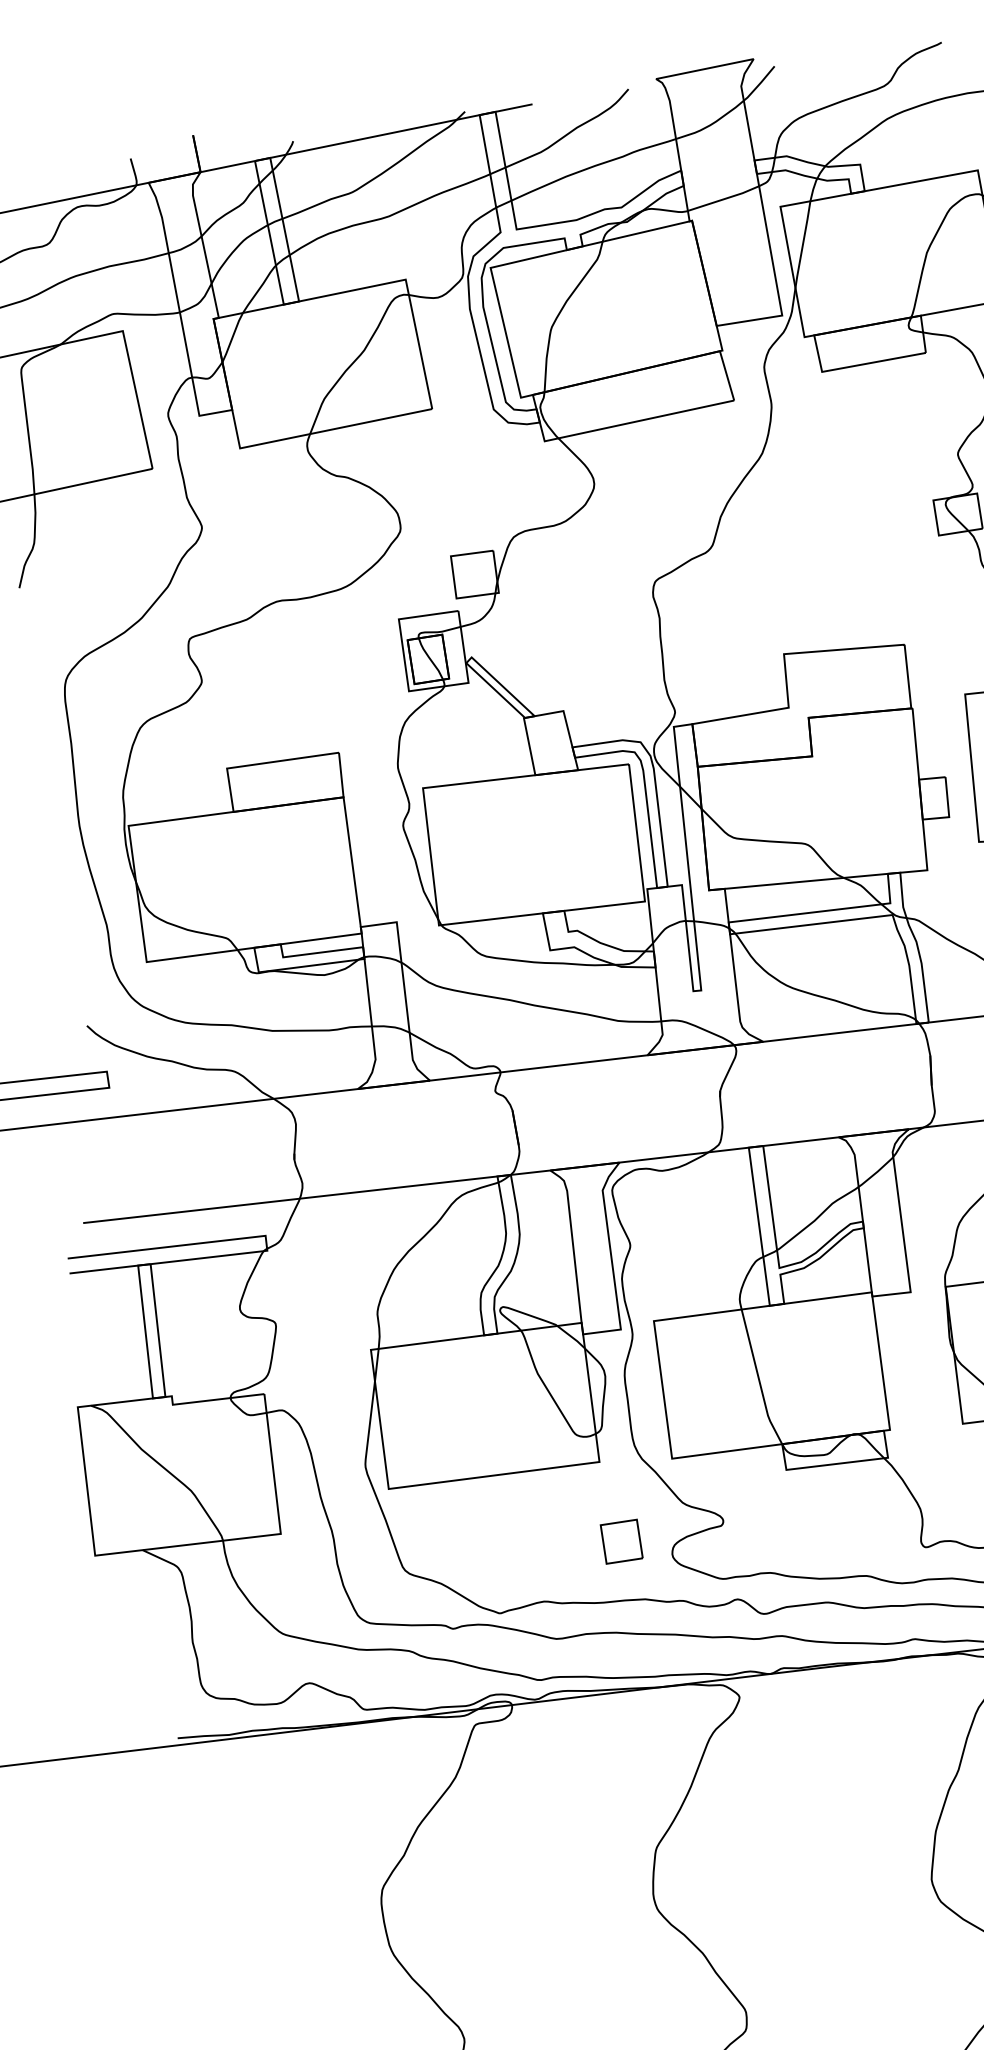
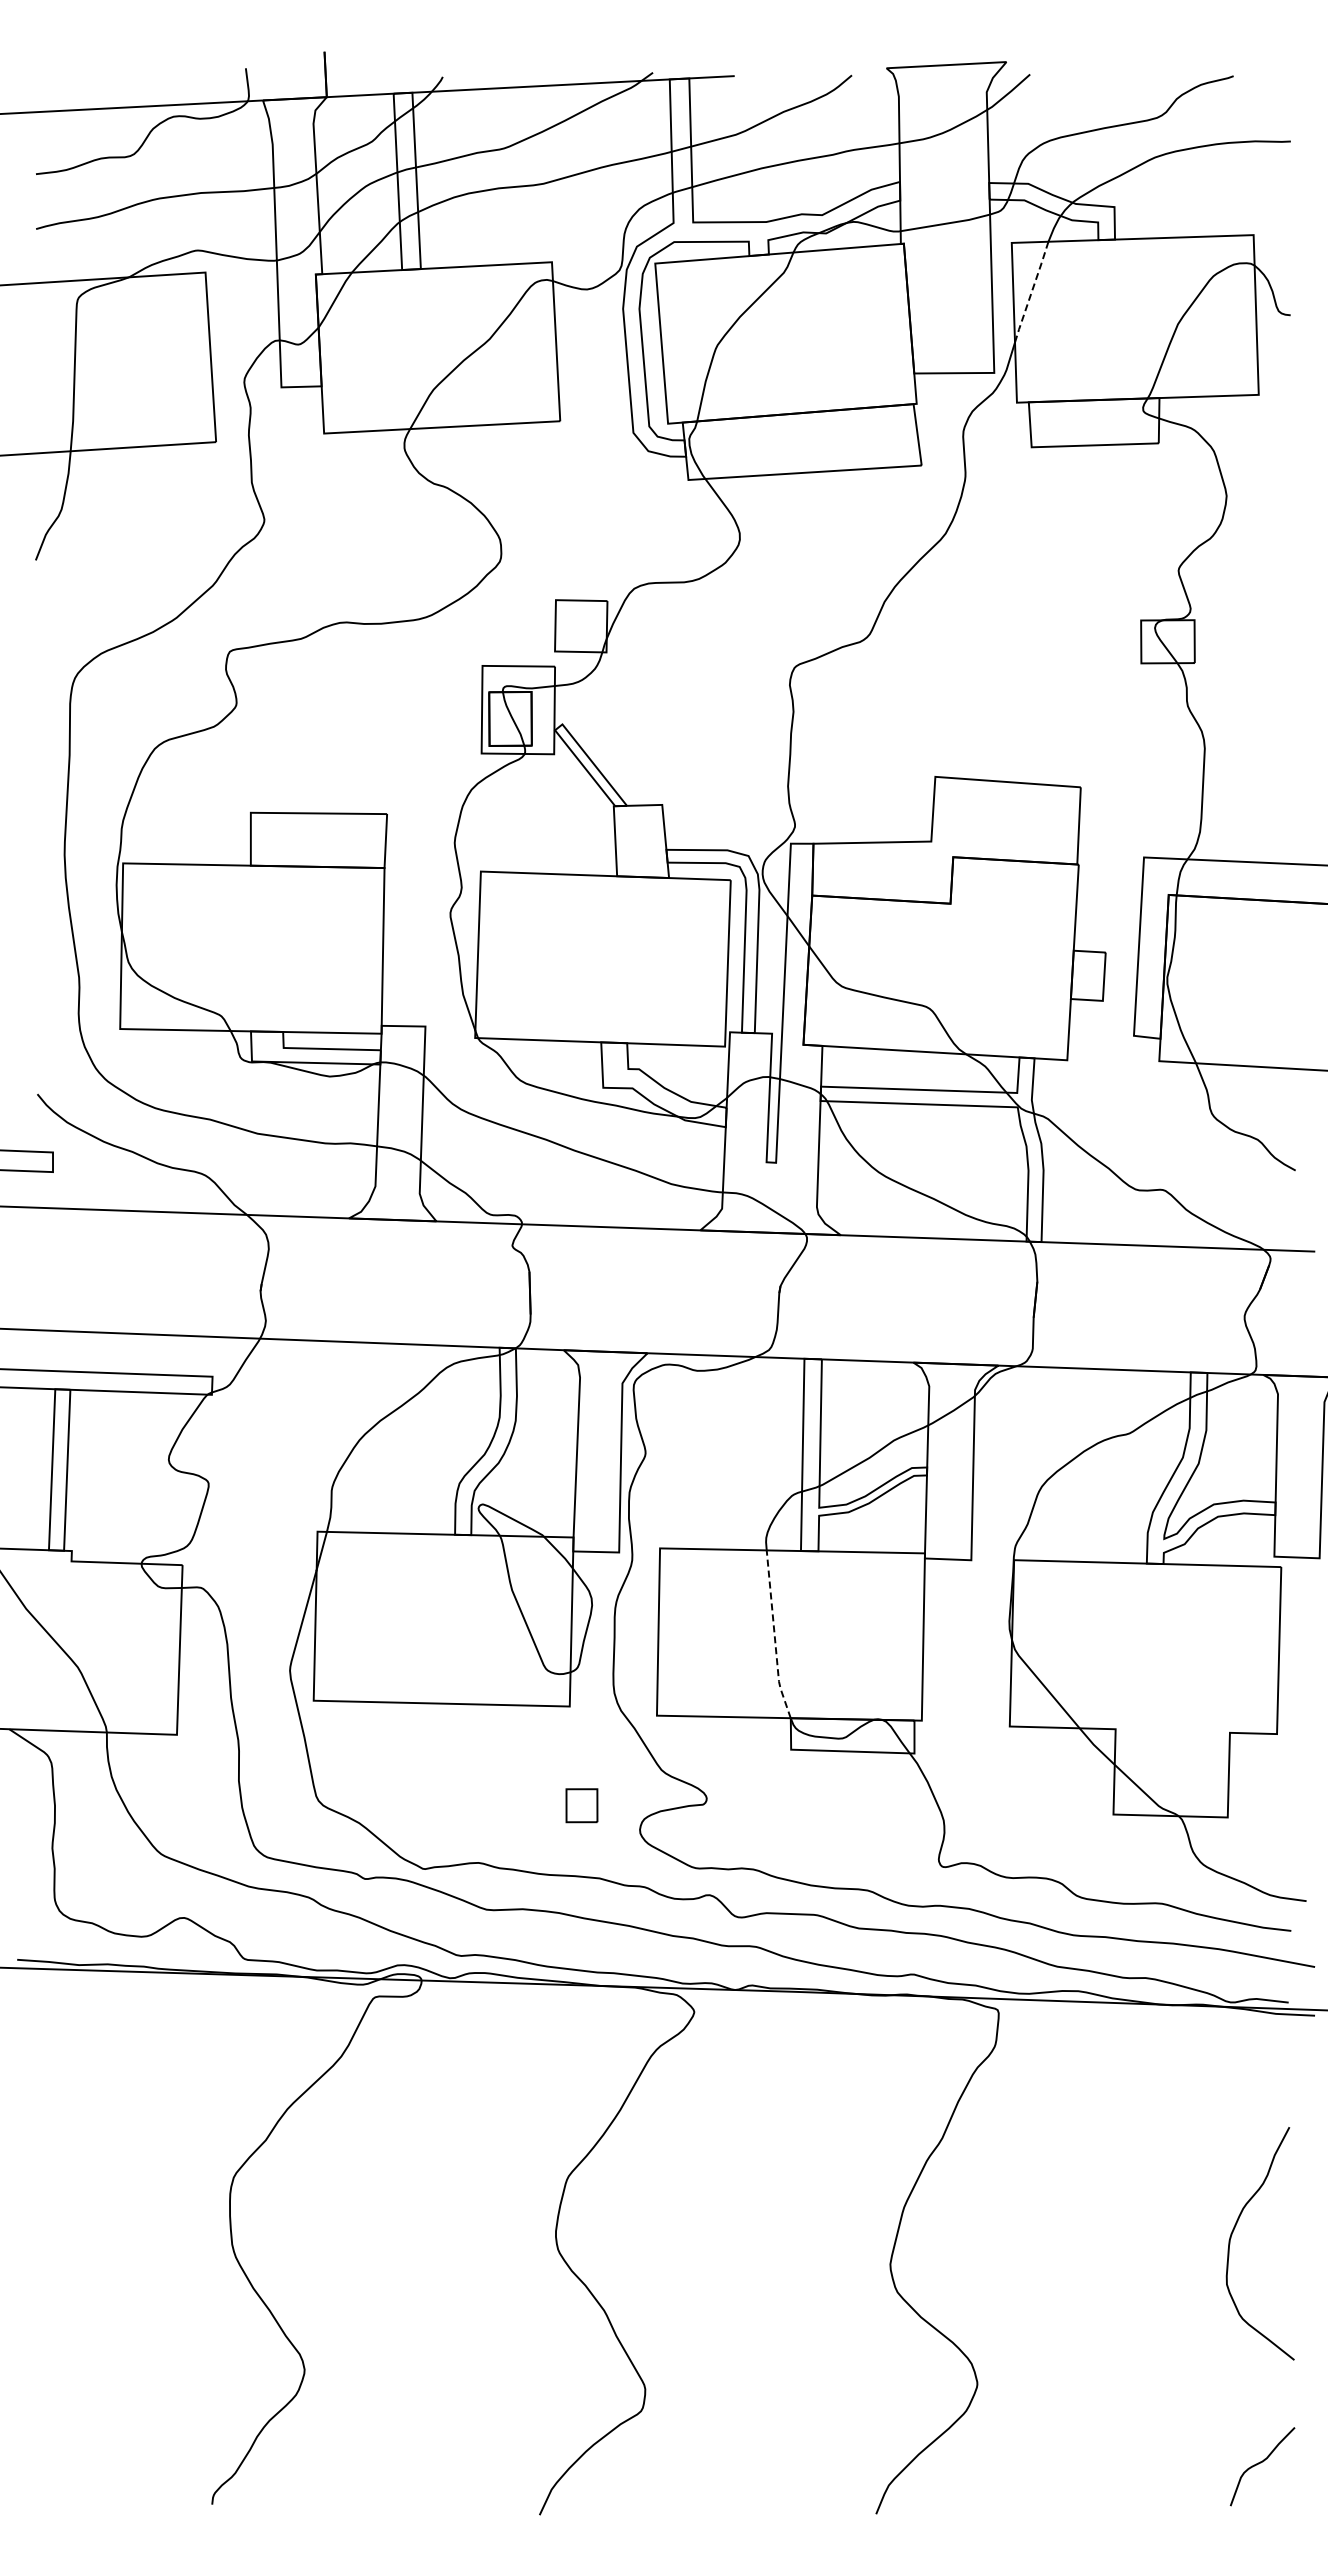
line: (802, 244) -> (1031, 291), solid -> dashed
line: (758, 1379) -> (774, 1636), solid -> dashed
part: (621, 1541) -> (581, 1805), size x0.7

